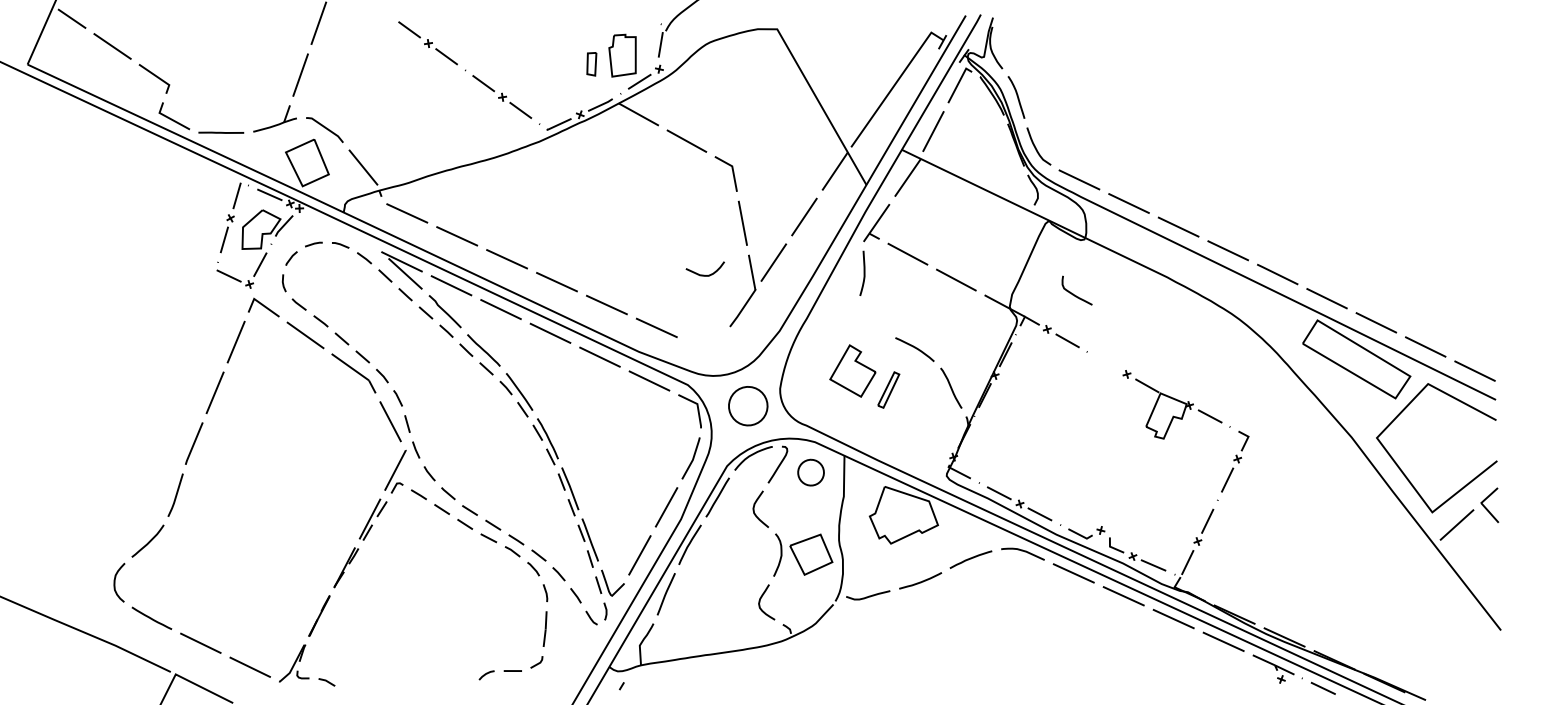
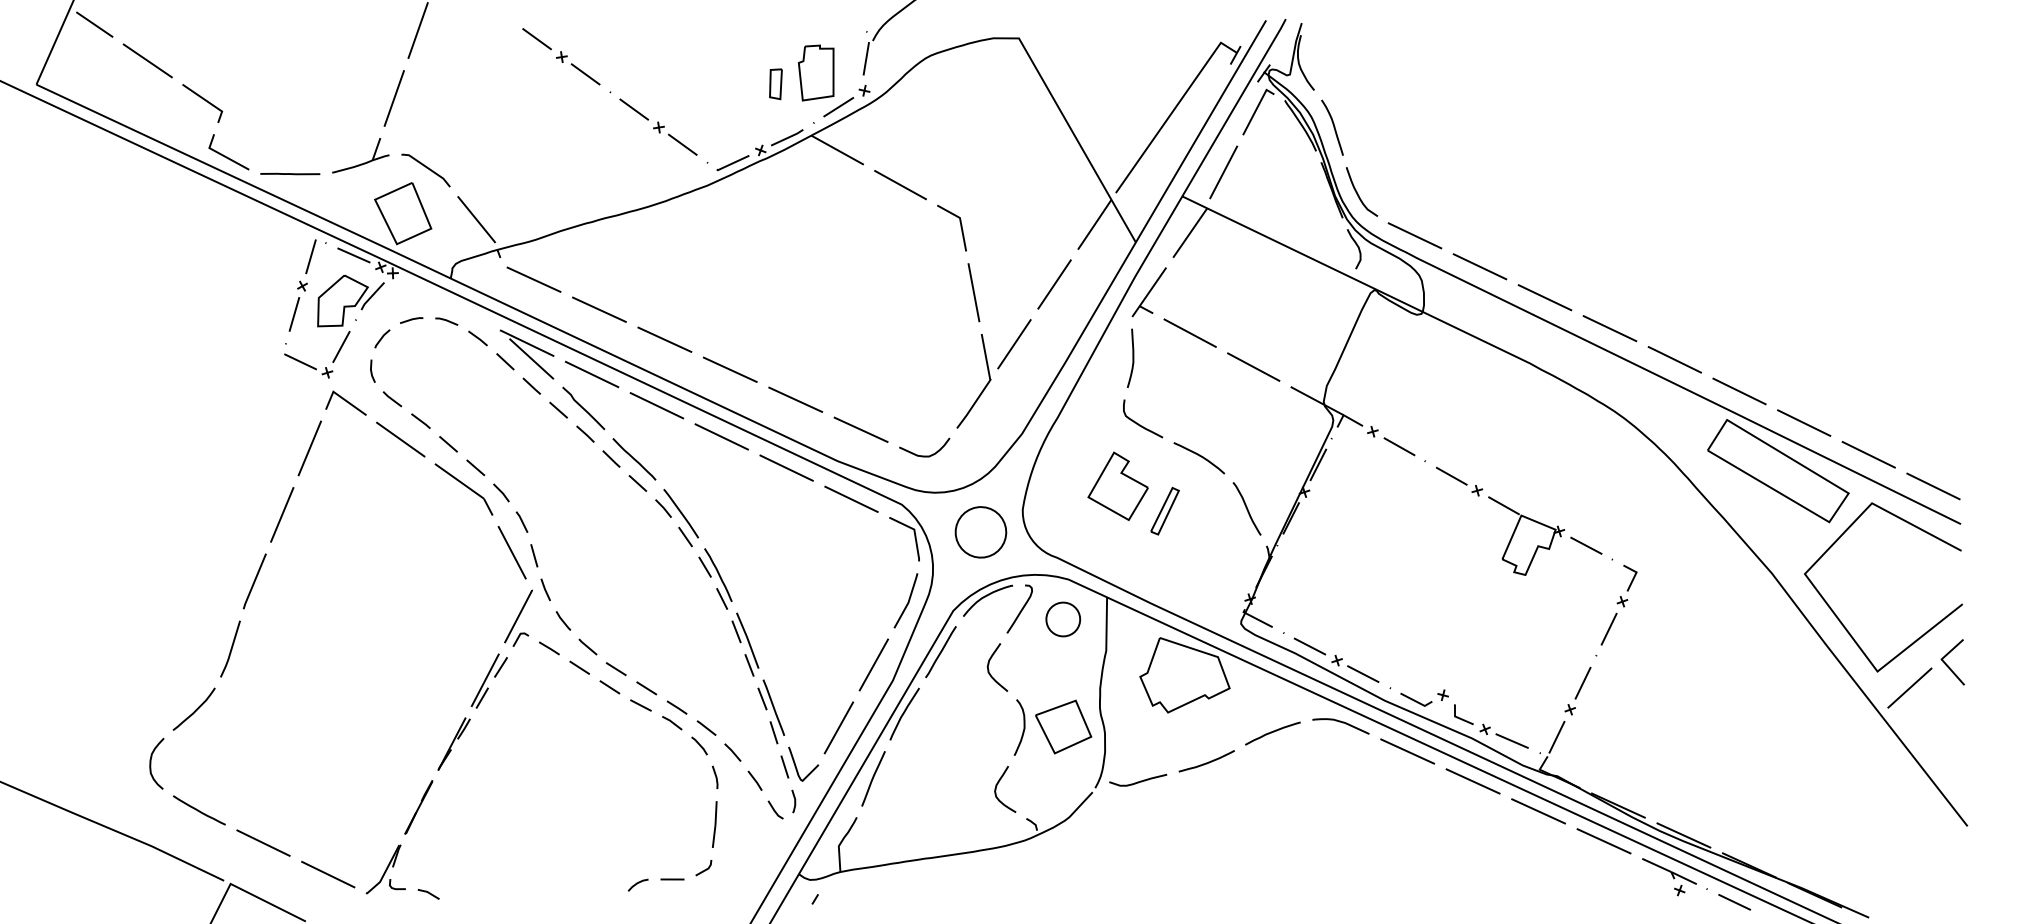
curve: (705, 275) -> (924, 455), moved
curve: (1075, 294) -> (1140, 424), moved
line: (1107, 362) -> (1451, 475), added

